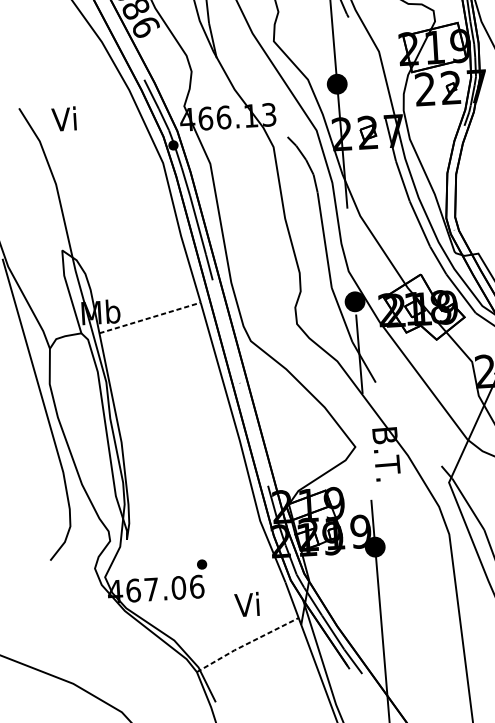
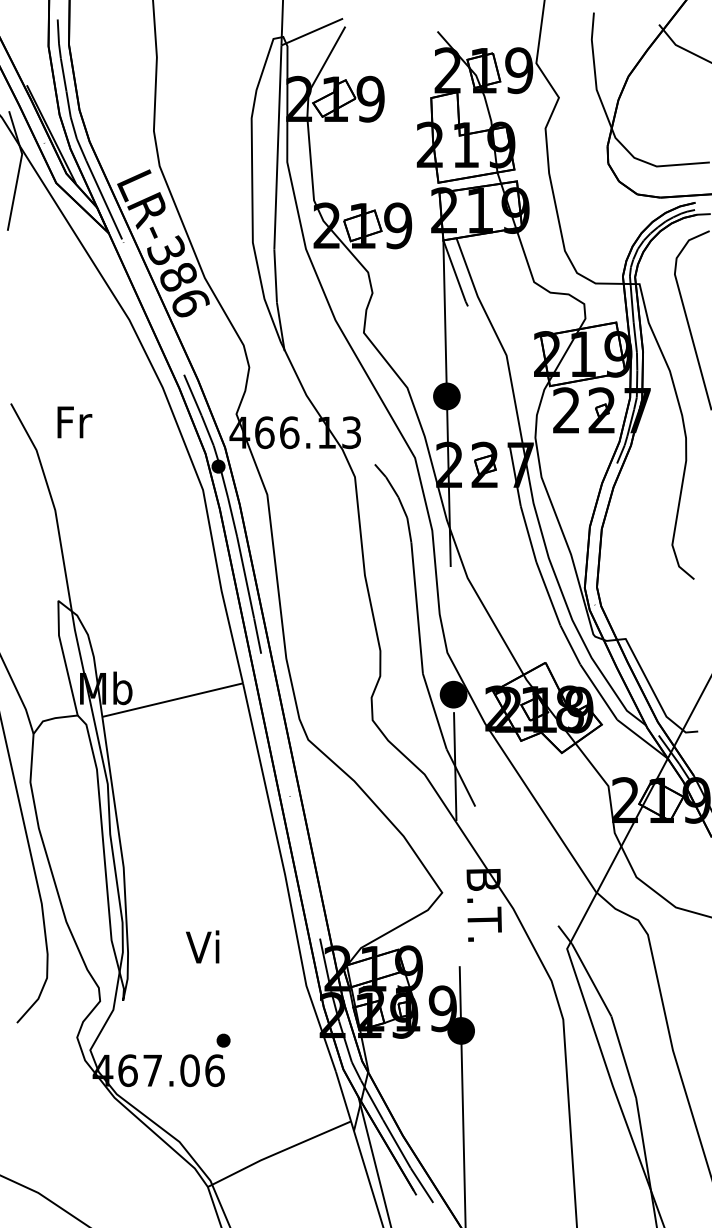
text: (65, 118) -> (73, 421), Vi -> Fr
line: (150, 318) -> (173, 700), dashed -> solid
text: (246, 604) -> (202, 946), moved
line: (247, 643) -> (278, 1152), dashed -> solid

